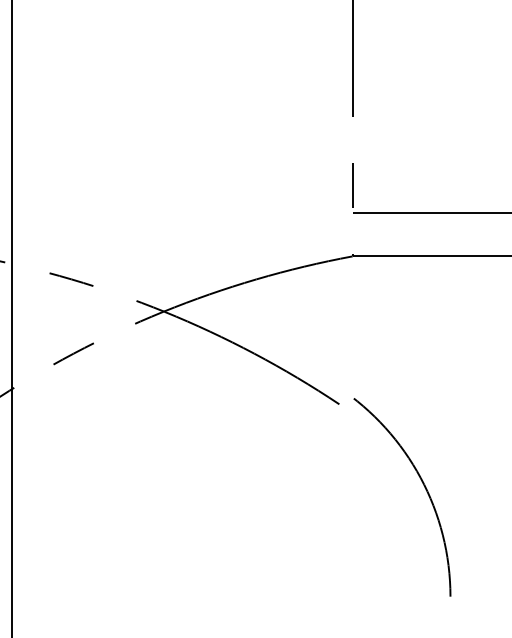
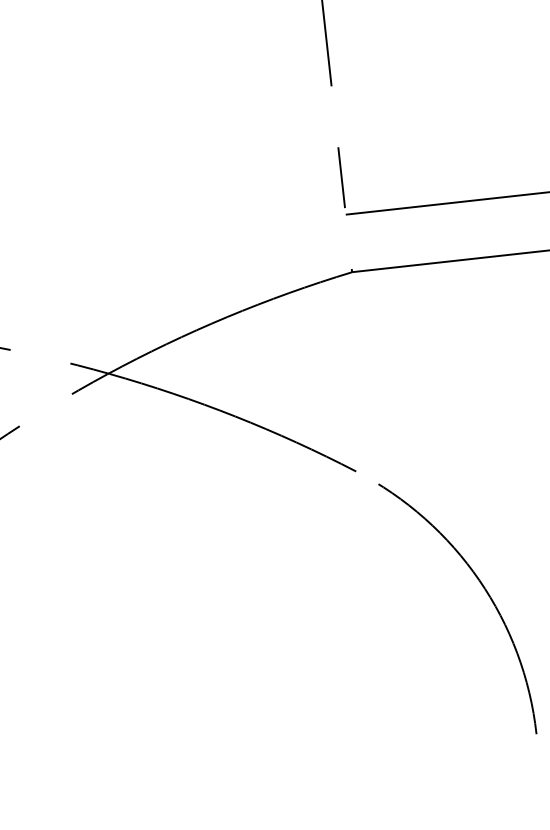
arc: (424, 487) -> (485, 592), moved

